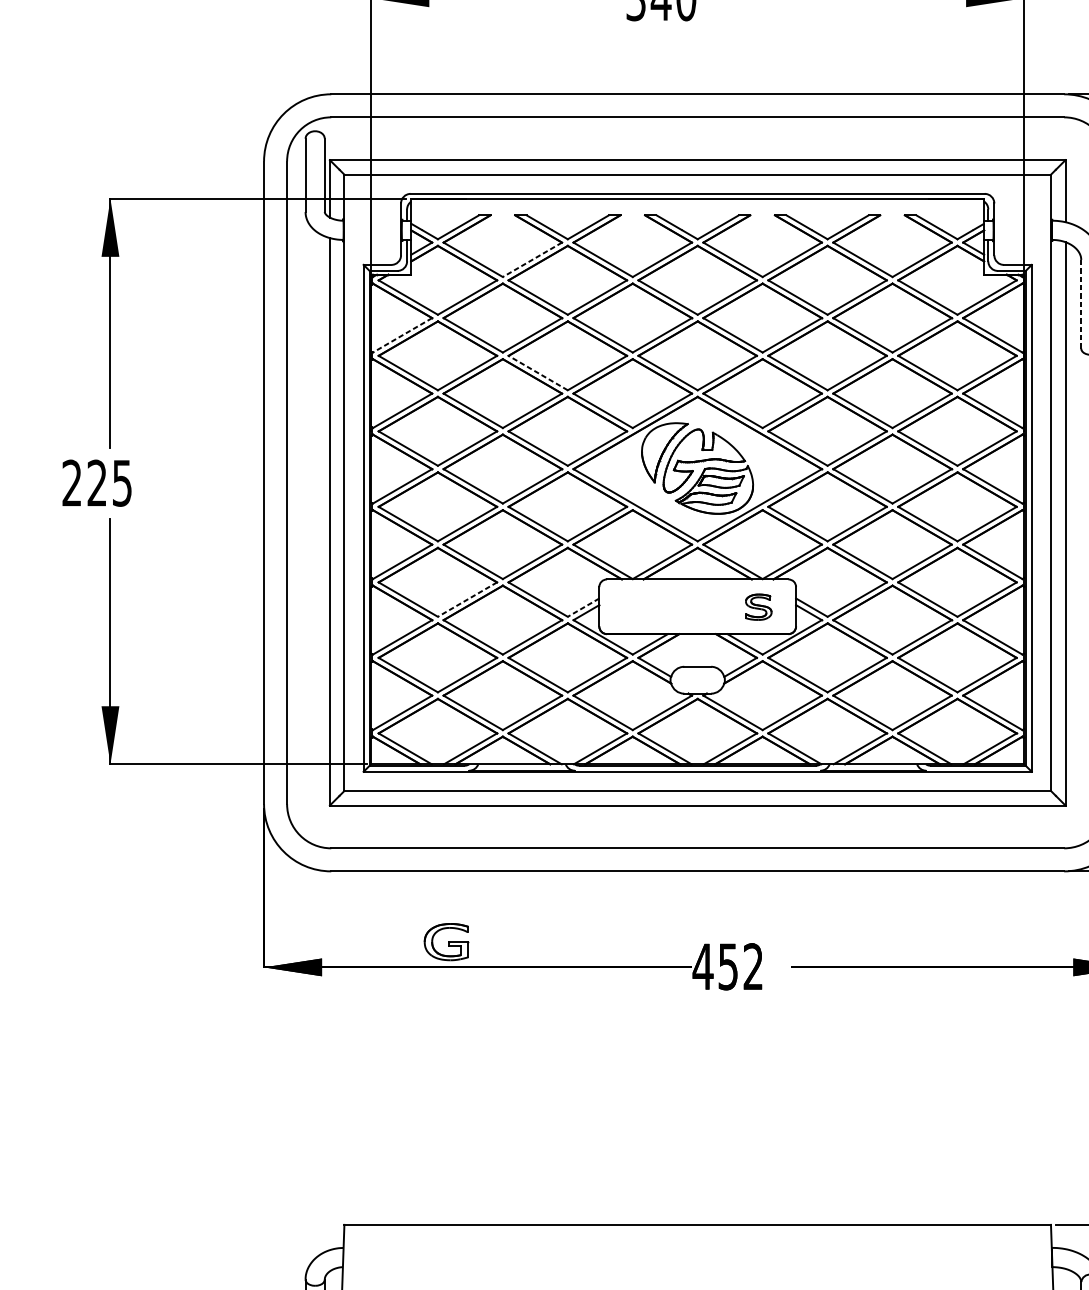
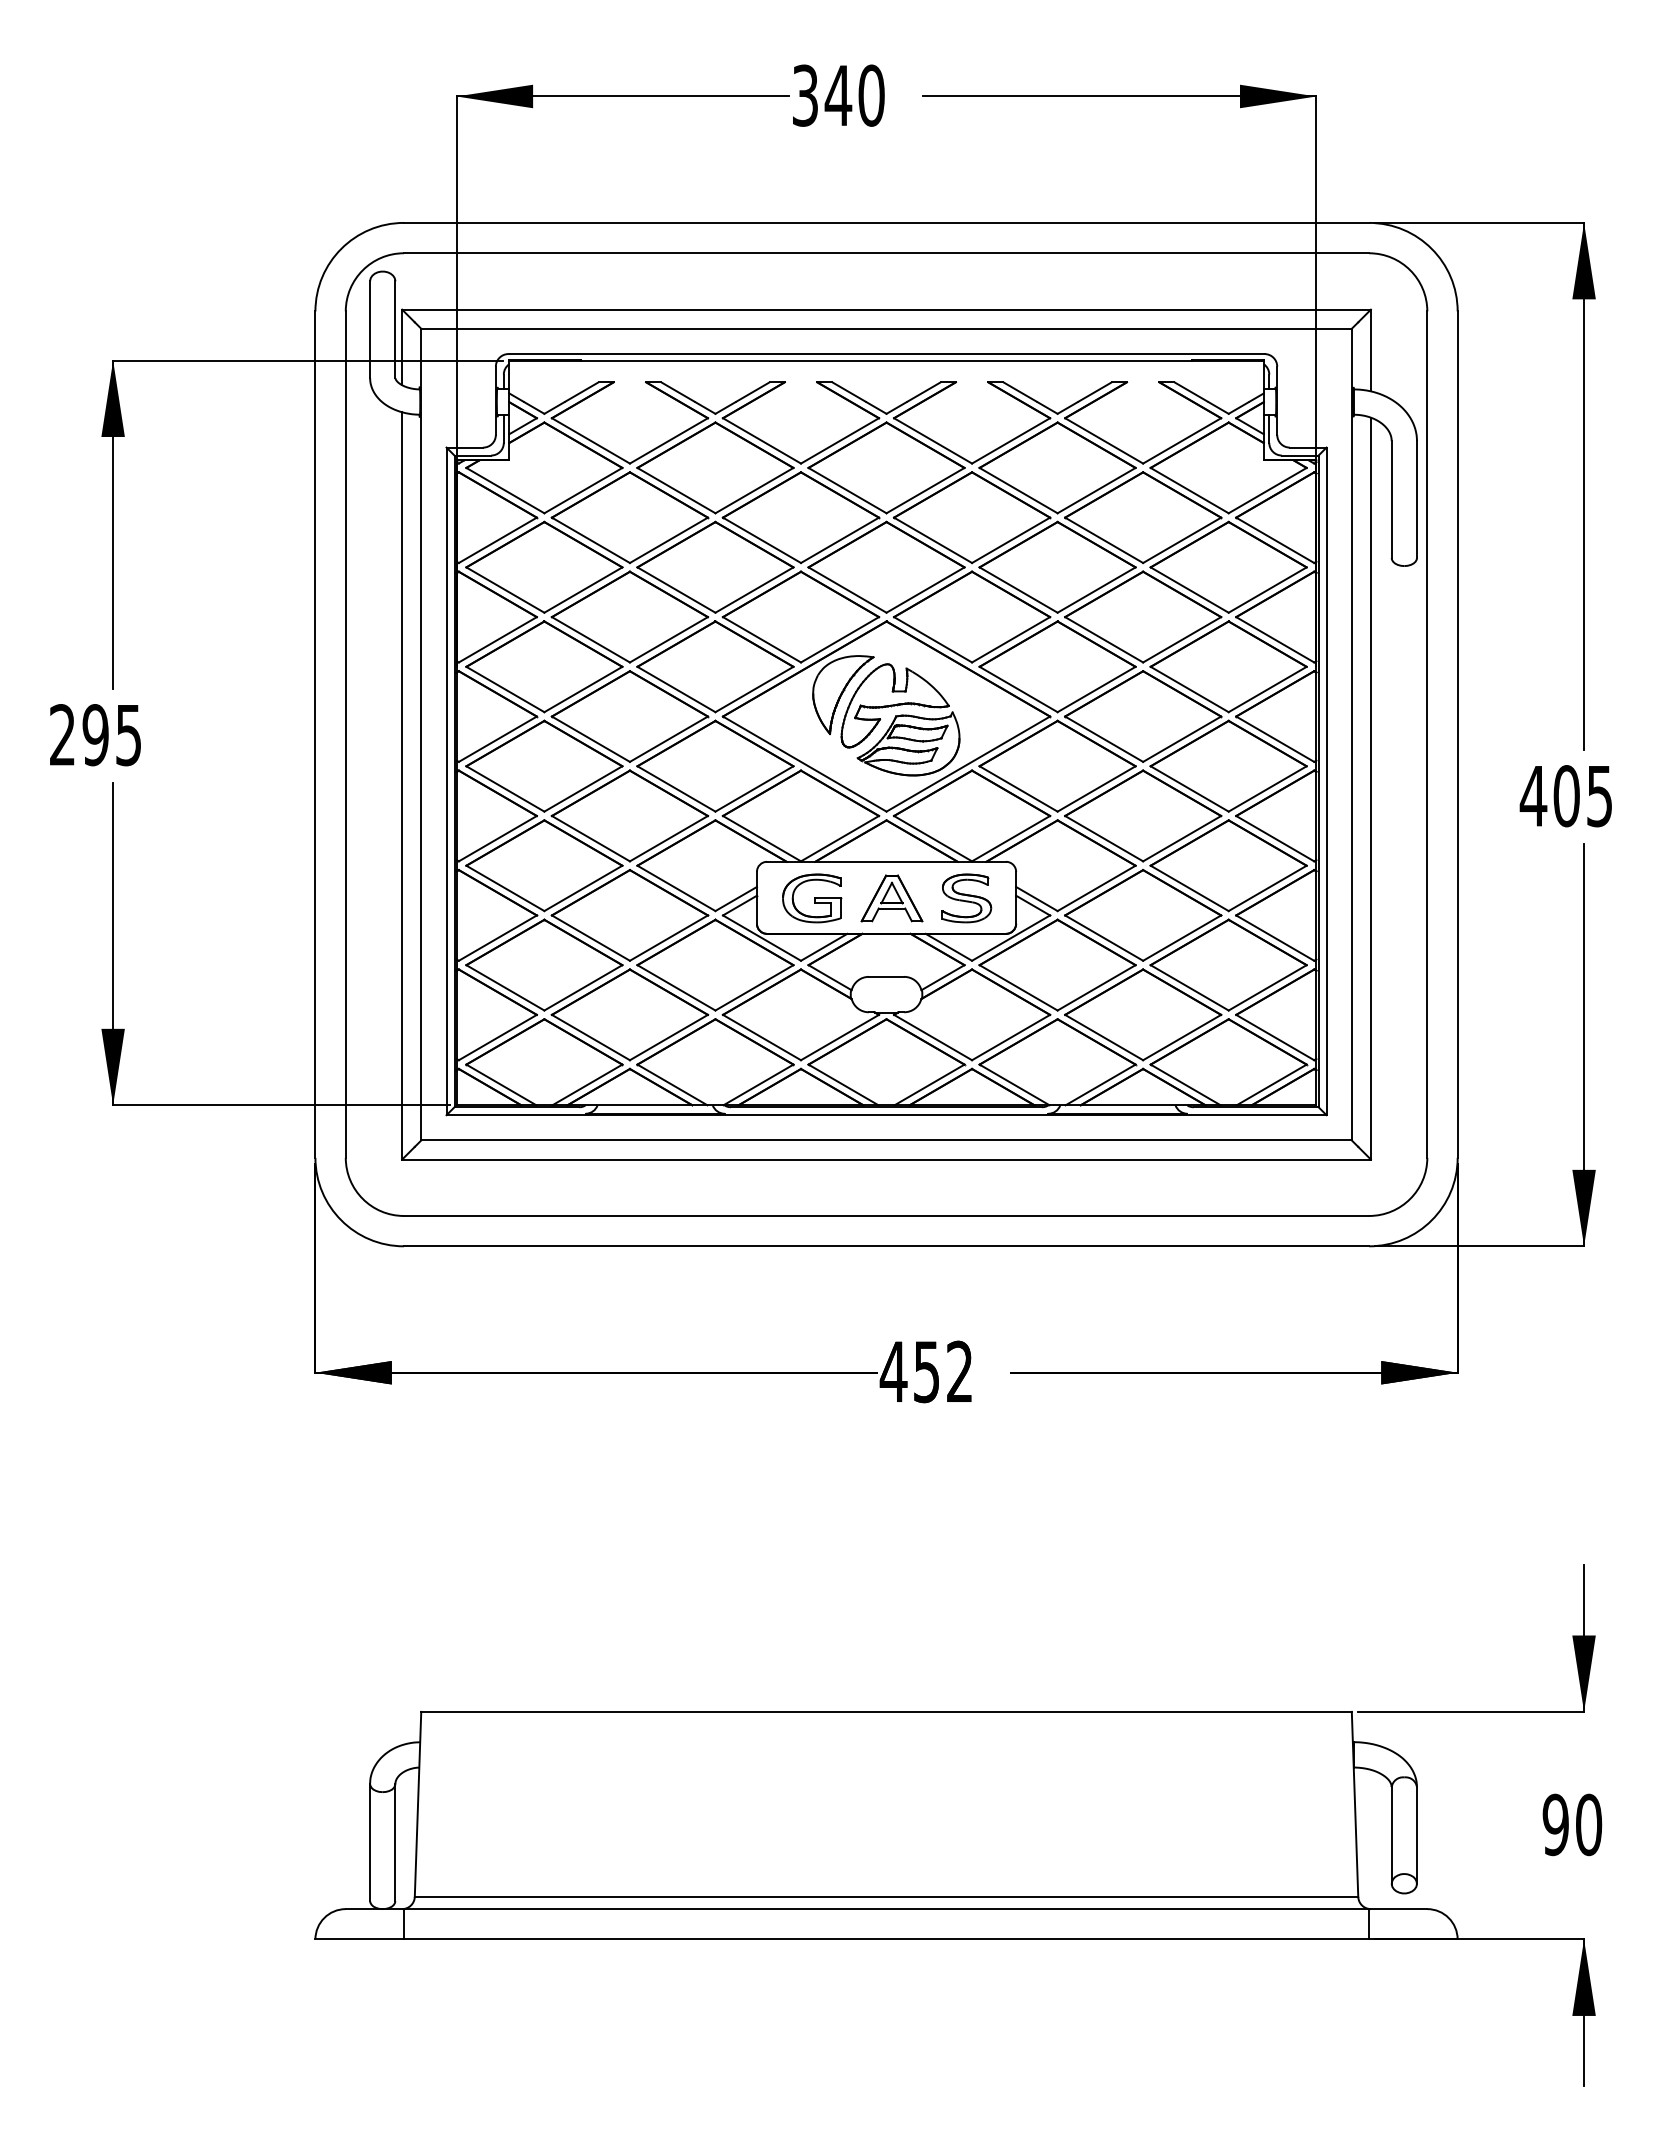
line: (532, 260) -> (668, 441), dashed -> solid
line: (1081, 305) -> (1391, 500), dashed -> solid
line: (402, 335) -> (497, 540), dashed -> solid
line: (538, 372) -> (676, 589), dashed -> solid
text: (97, 483) -> (95, 735), 225 -> 295
line: (466, 599) -> (582, 888), dashed -> solid
part: (701, 607) -> (891, 898), added
part: (758, 607) -> (966, 898), size x1.43
line: (583, 608) -> (736, 899), dashed -> solid
part: (447, 942) -> (812, 898), moved

